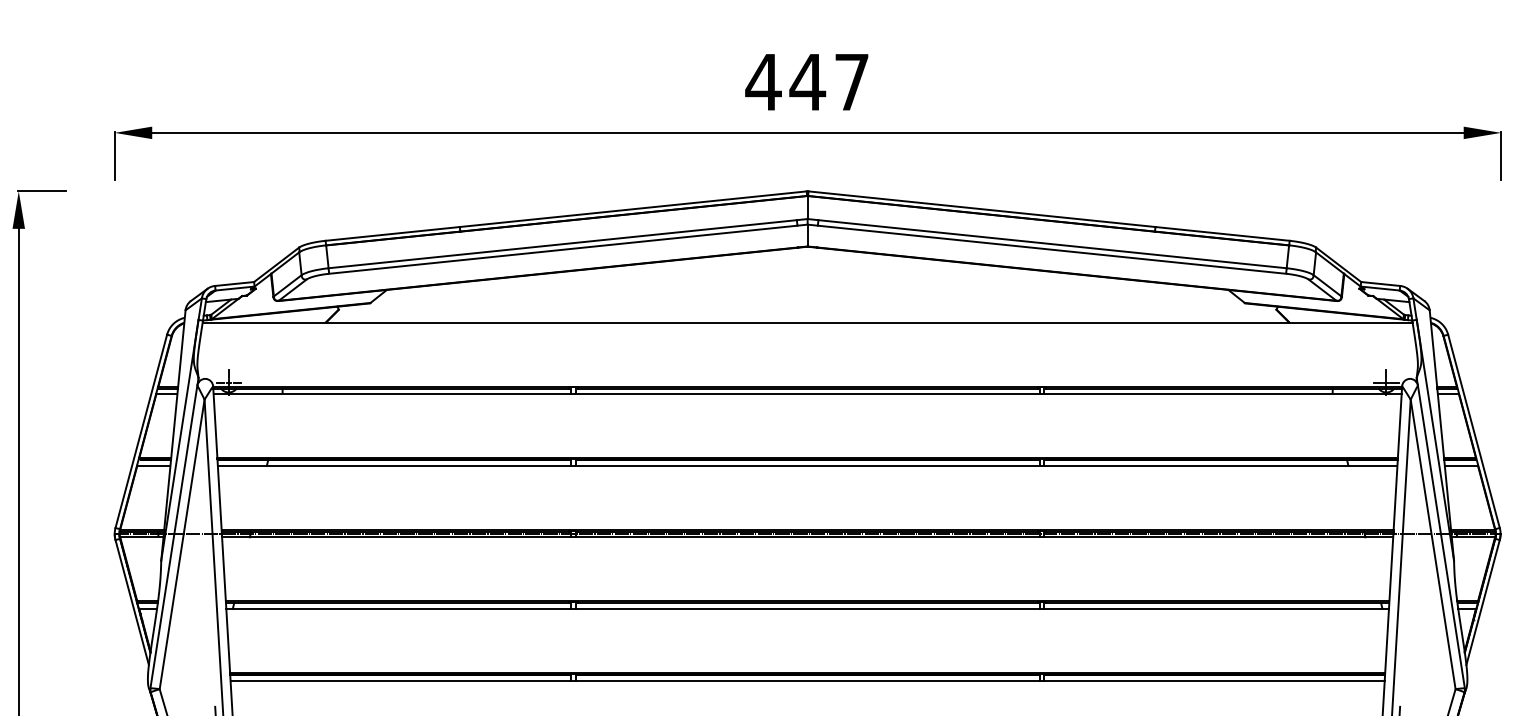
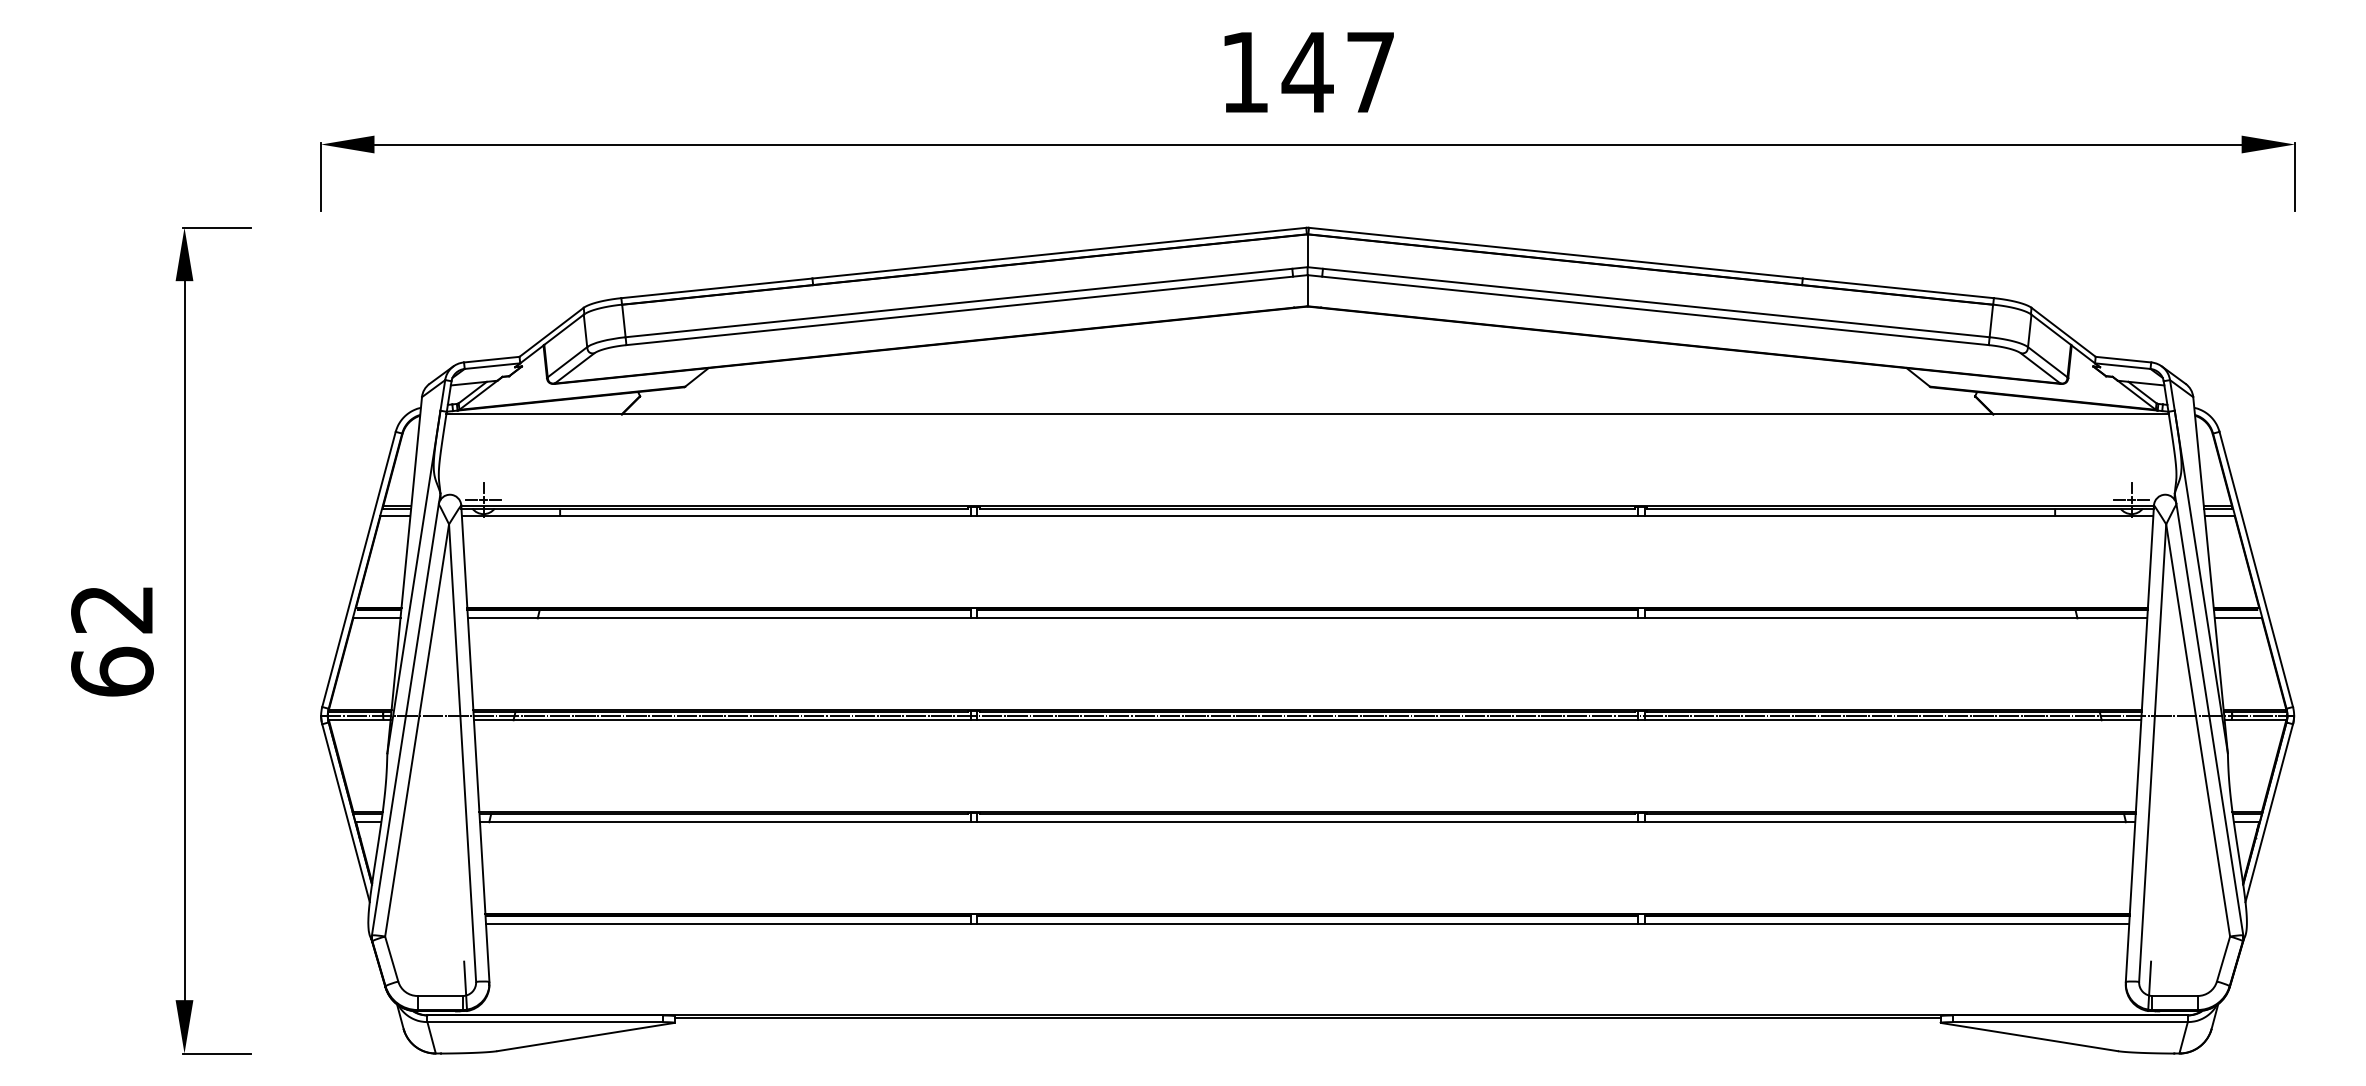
text: (763, 82) -> (1244, 72), 447 -> 147

